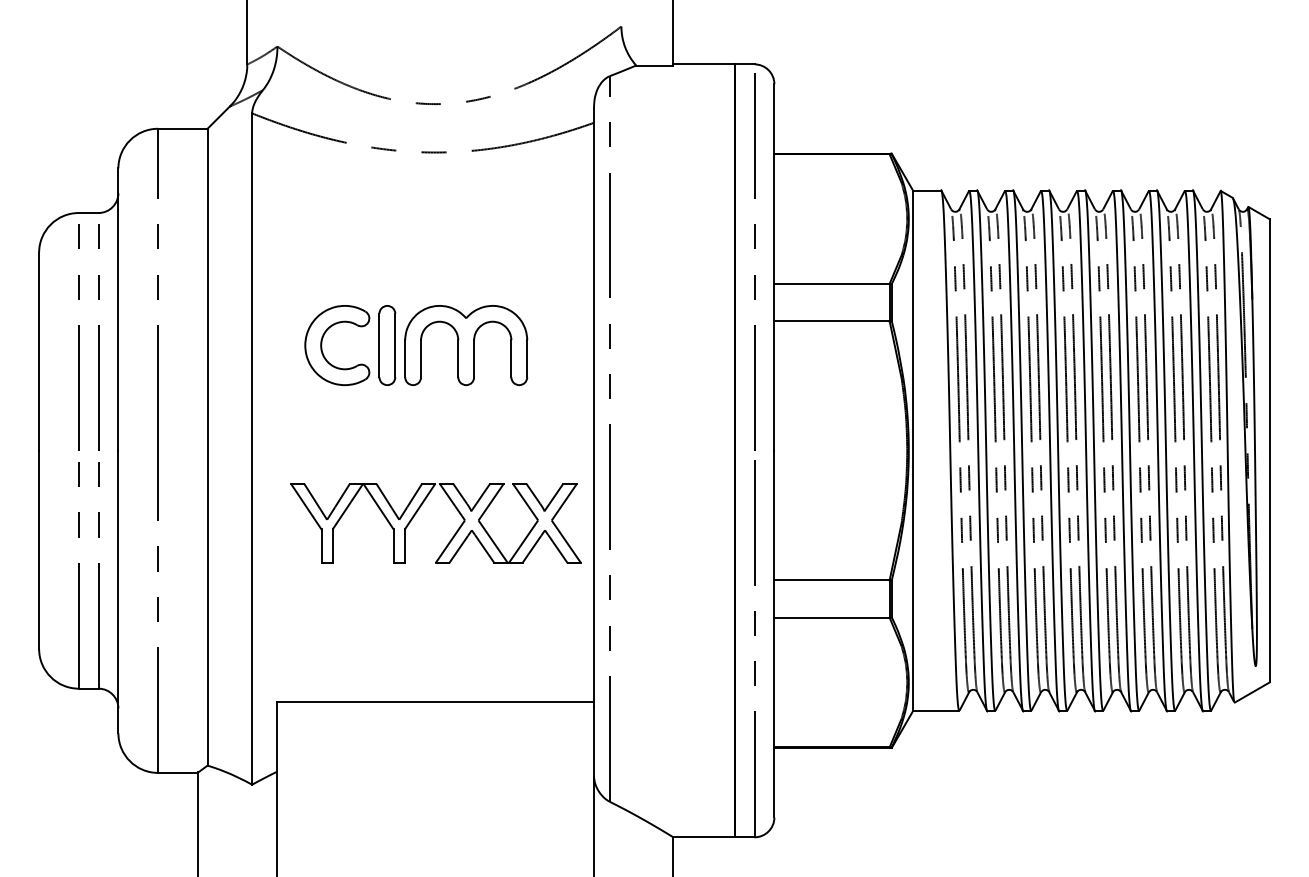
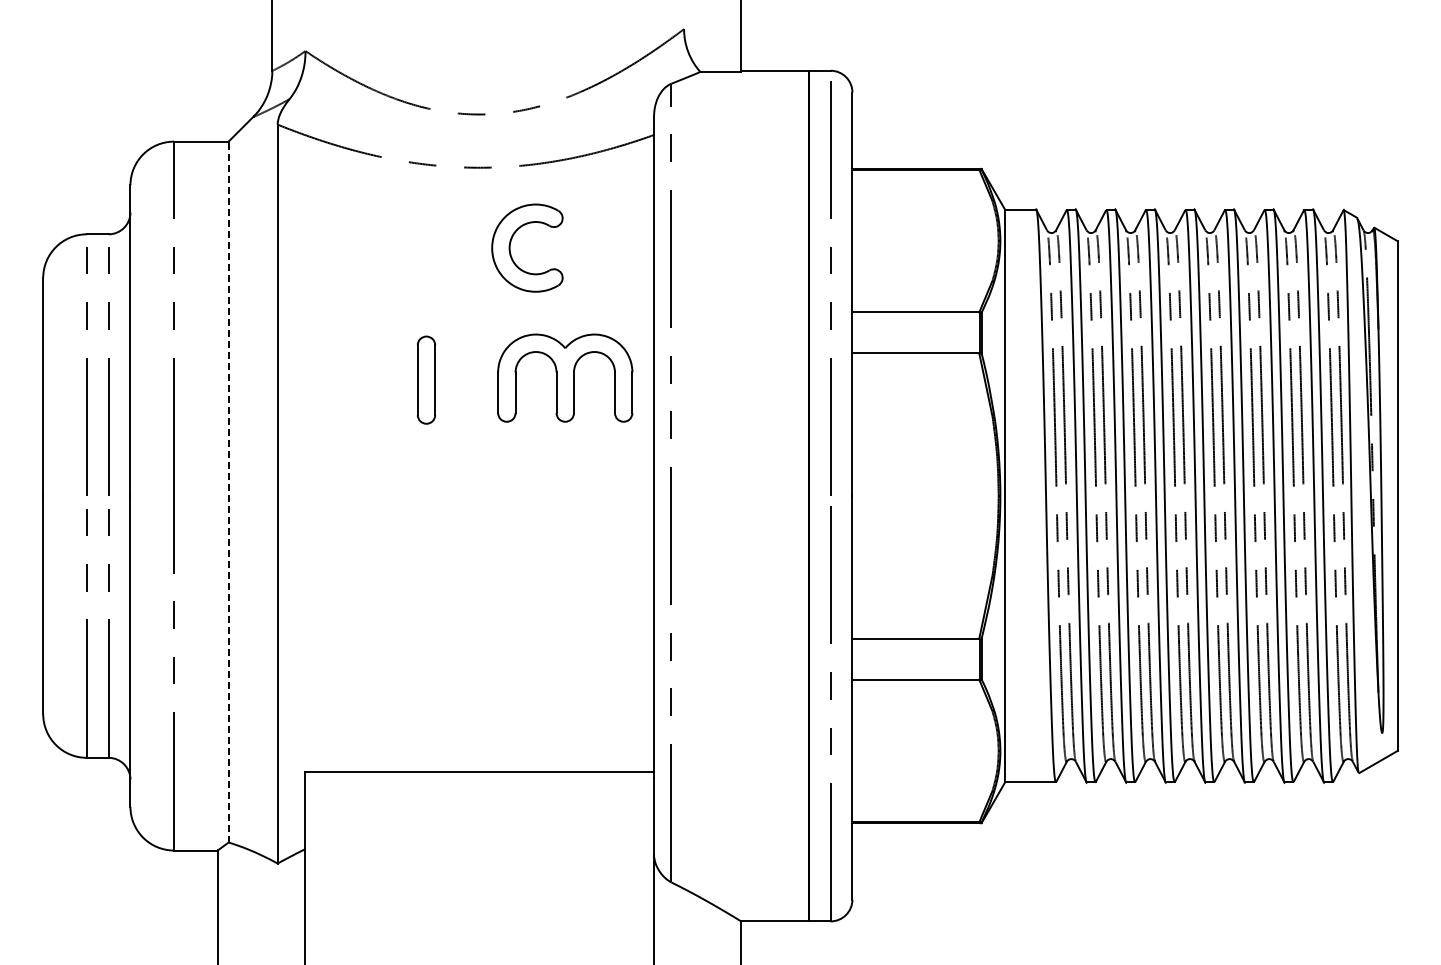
part: (322, 340) -> (511, 242), moved
part: (466, 344) -> (565, 377), moved
line: (207, 446) -> (228, 491), solid -> dashed
part: (418, 511) -> (460, 562), removed

